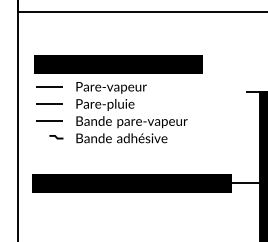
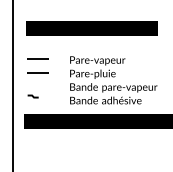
line: (49, 86) -> (37, 45), removed
text: (131, 112) -> (113, 80), moved
line: (56, 137) -> (33, 96), moved

